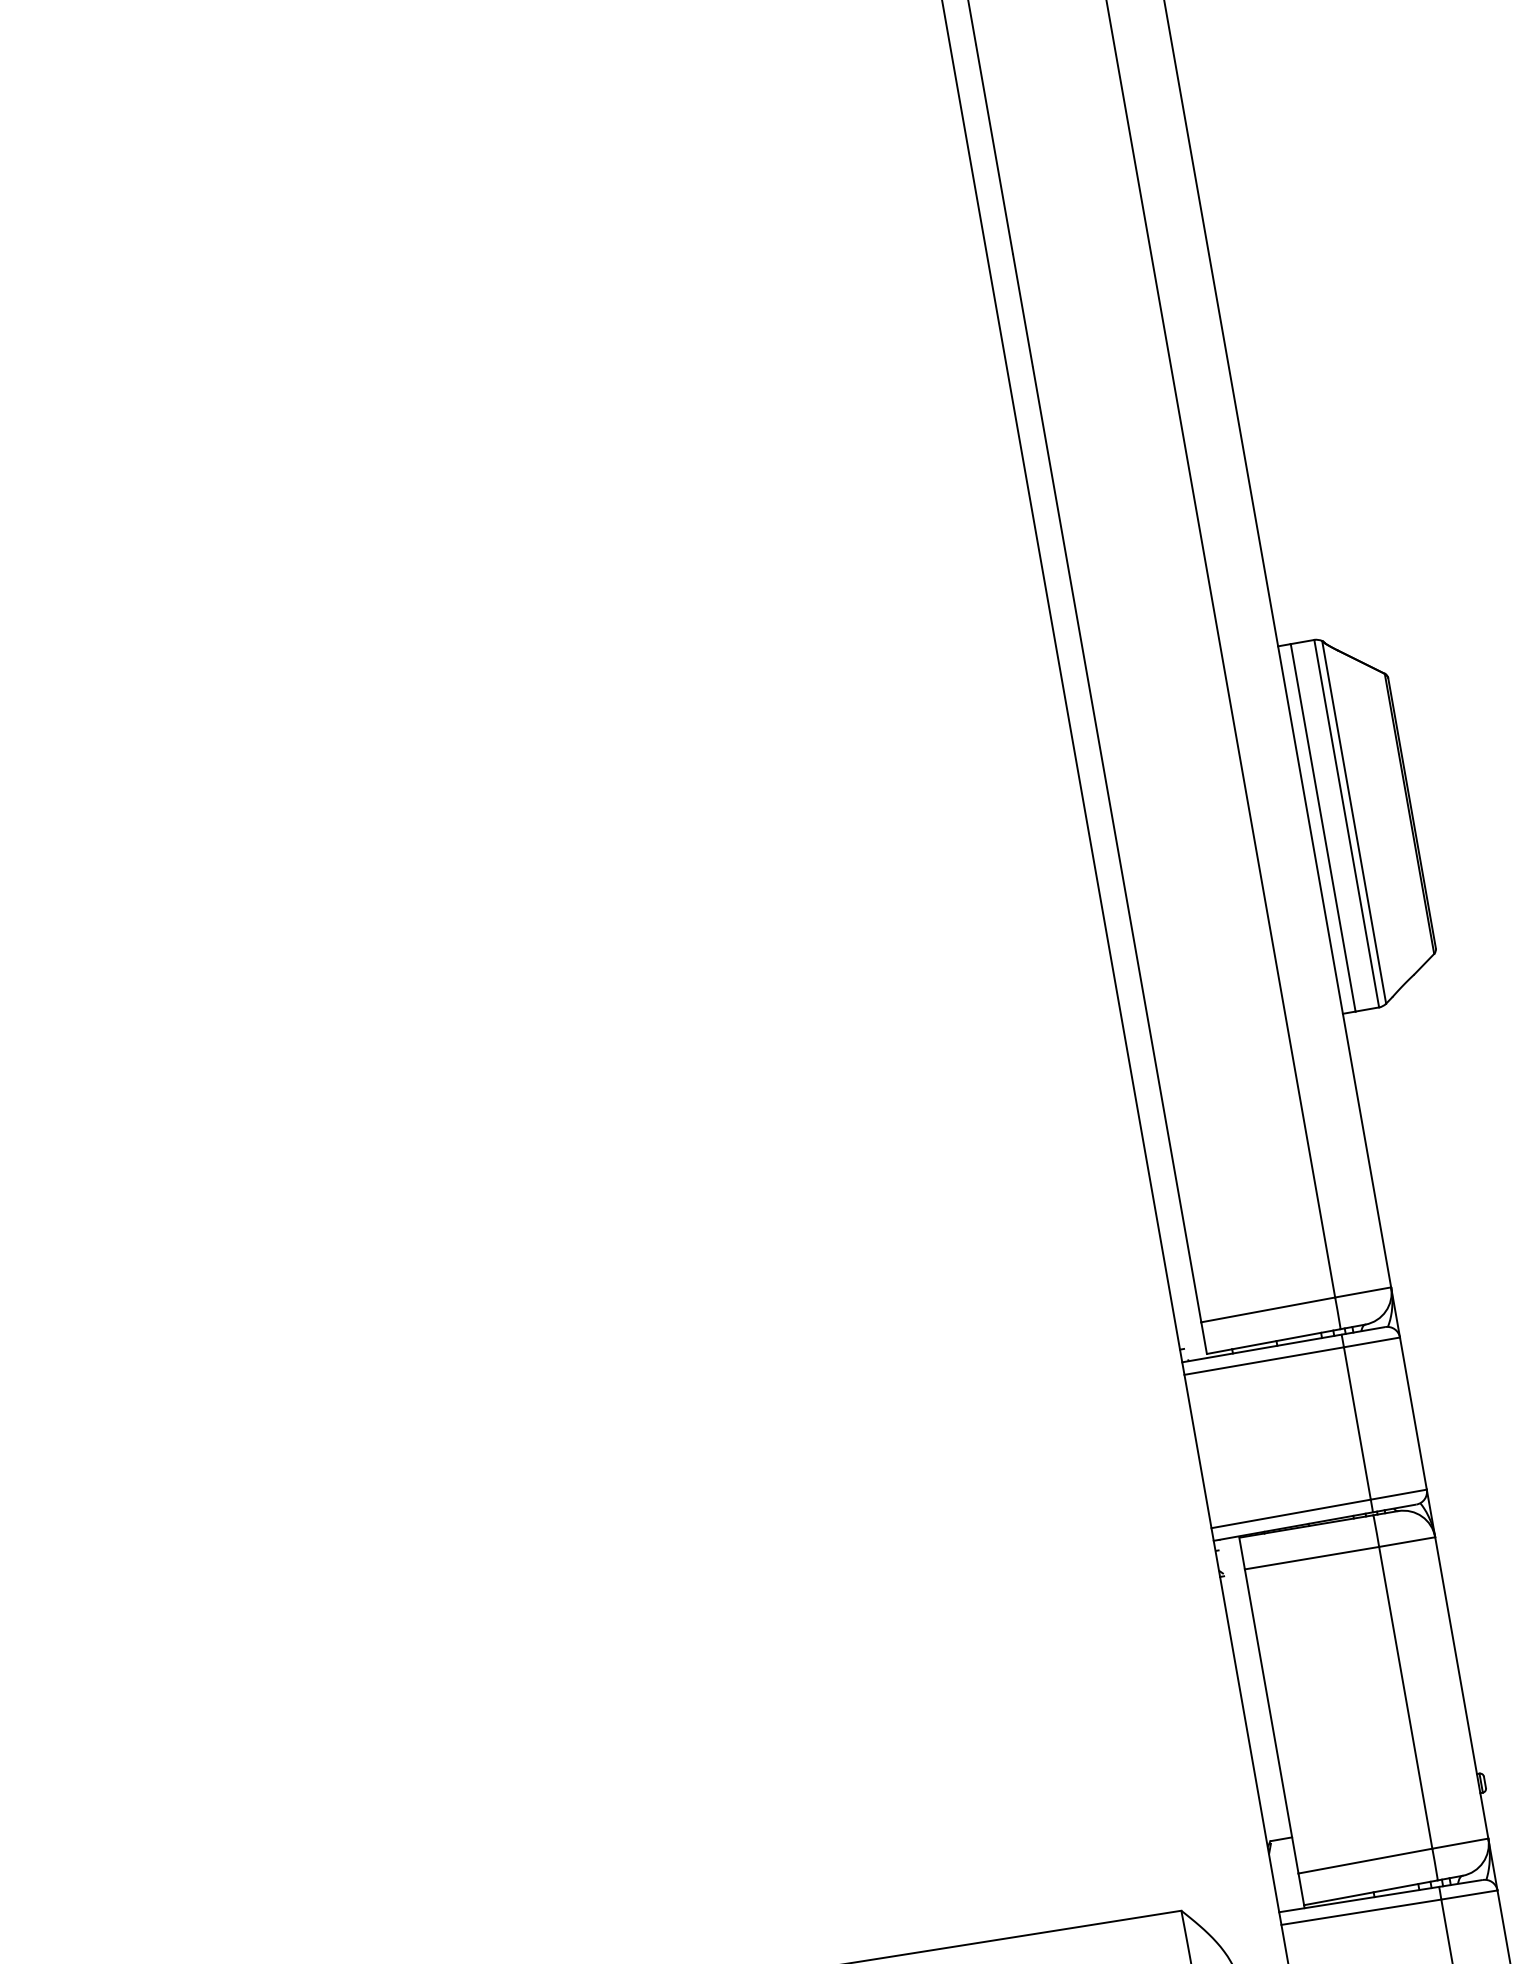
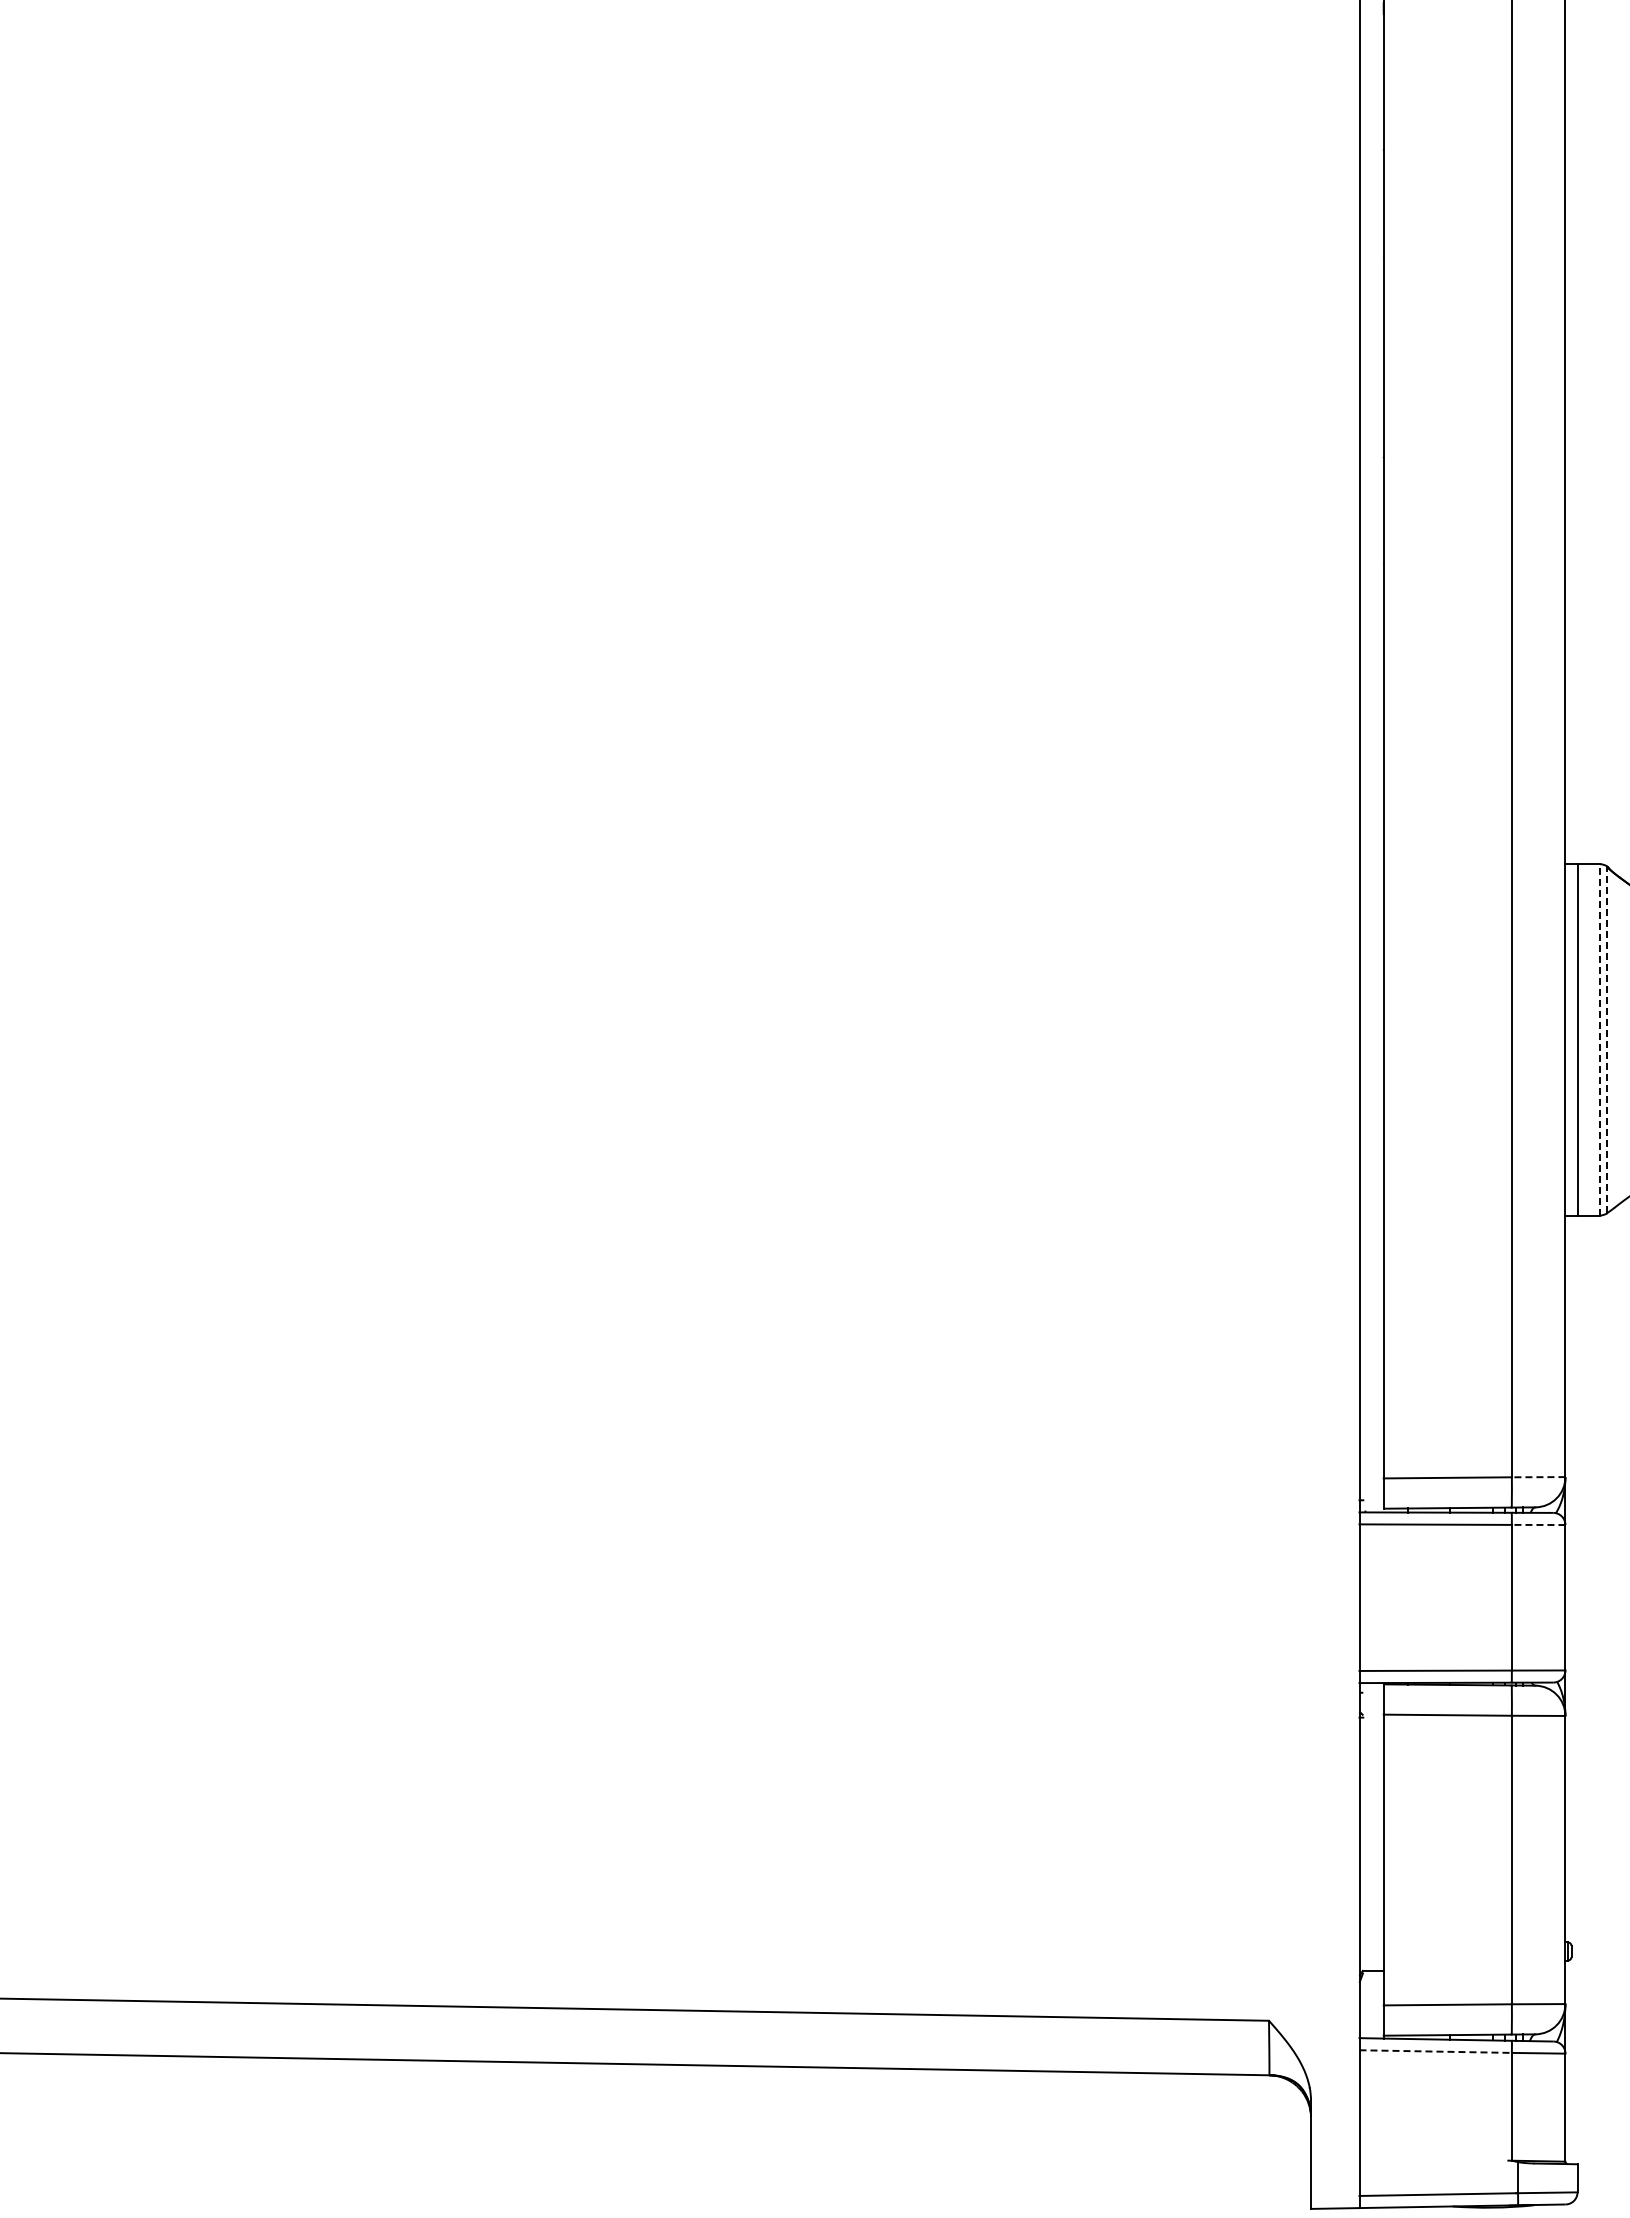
line: (1354, 821) -> (1607, 1039), solid -> dashed
line: (1347, 823) -> (1600, 1039), solid -> dashed
line: (1363, 1292) -> (1538, 1477), solid -> dashed
line: (1371, 1341) -> (1538, 1524), solid -> dashed
line: (1362, 1911) -> (1436, 2051), solid -> dashed

